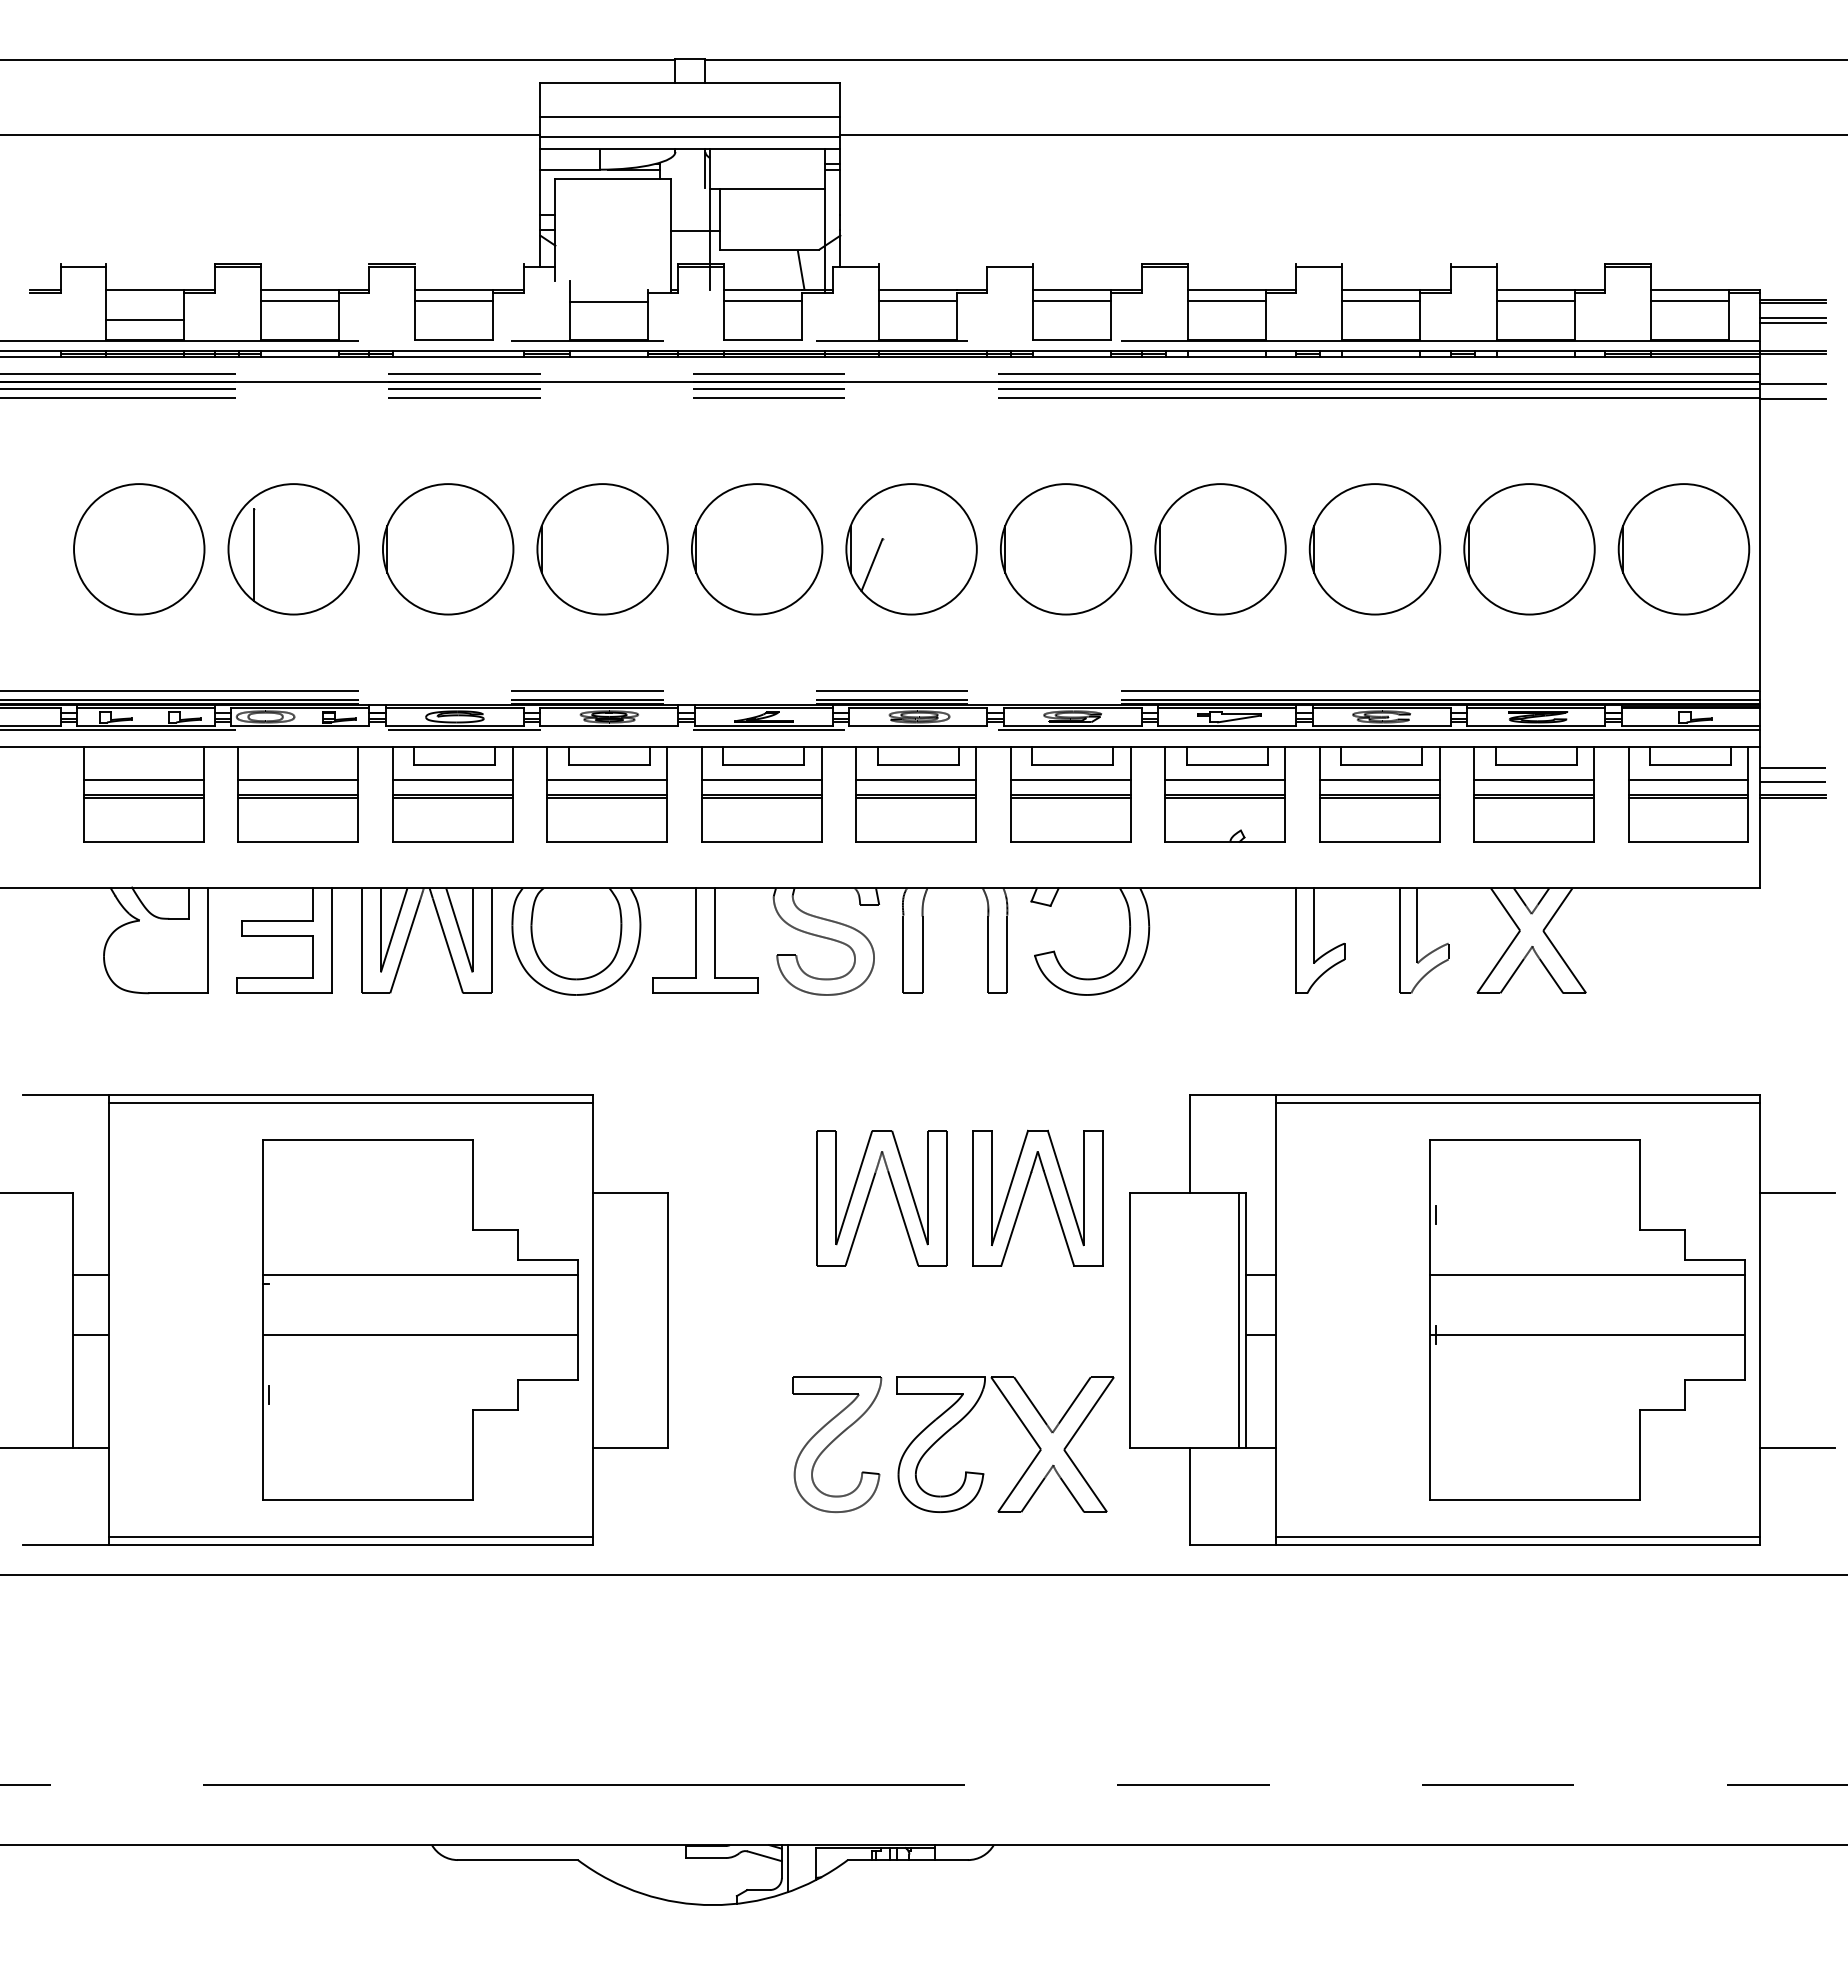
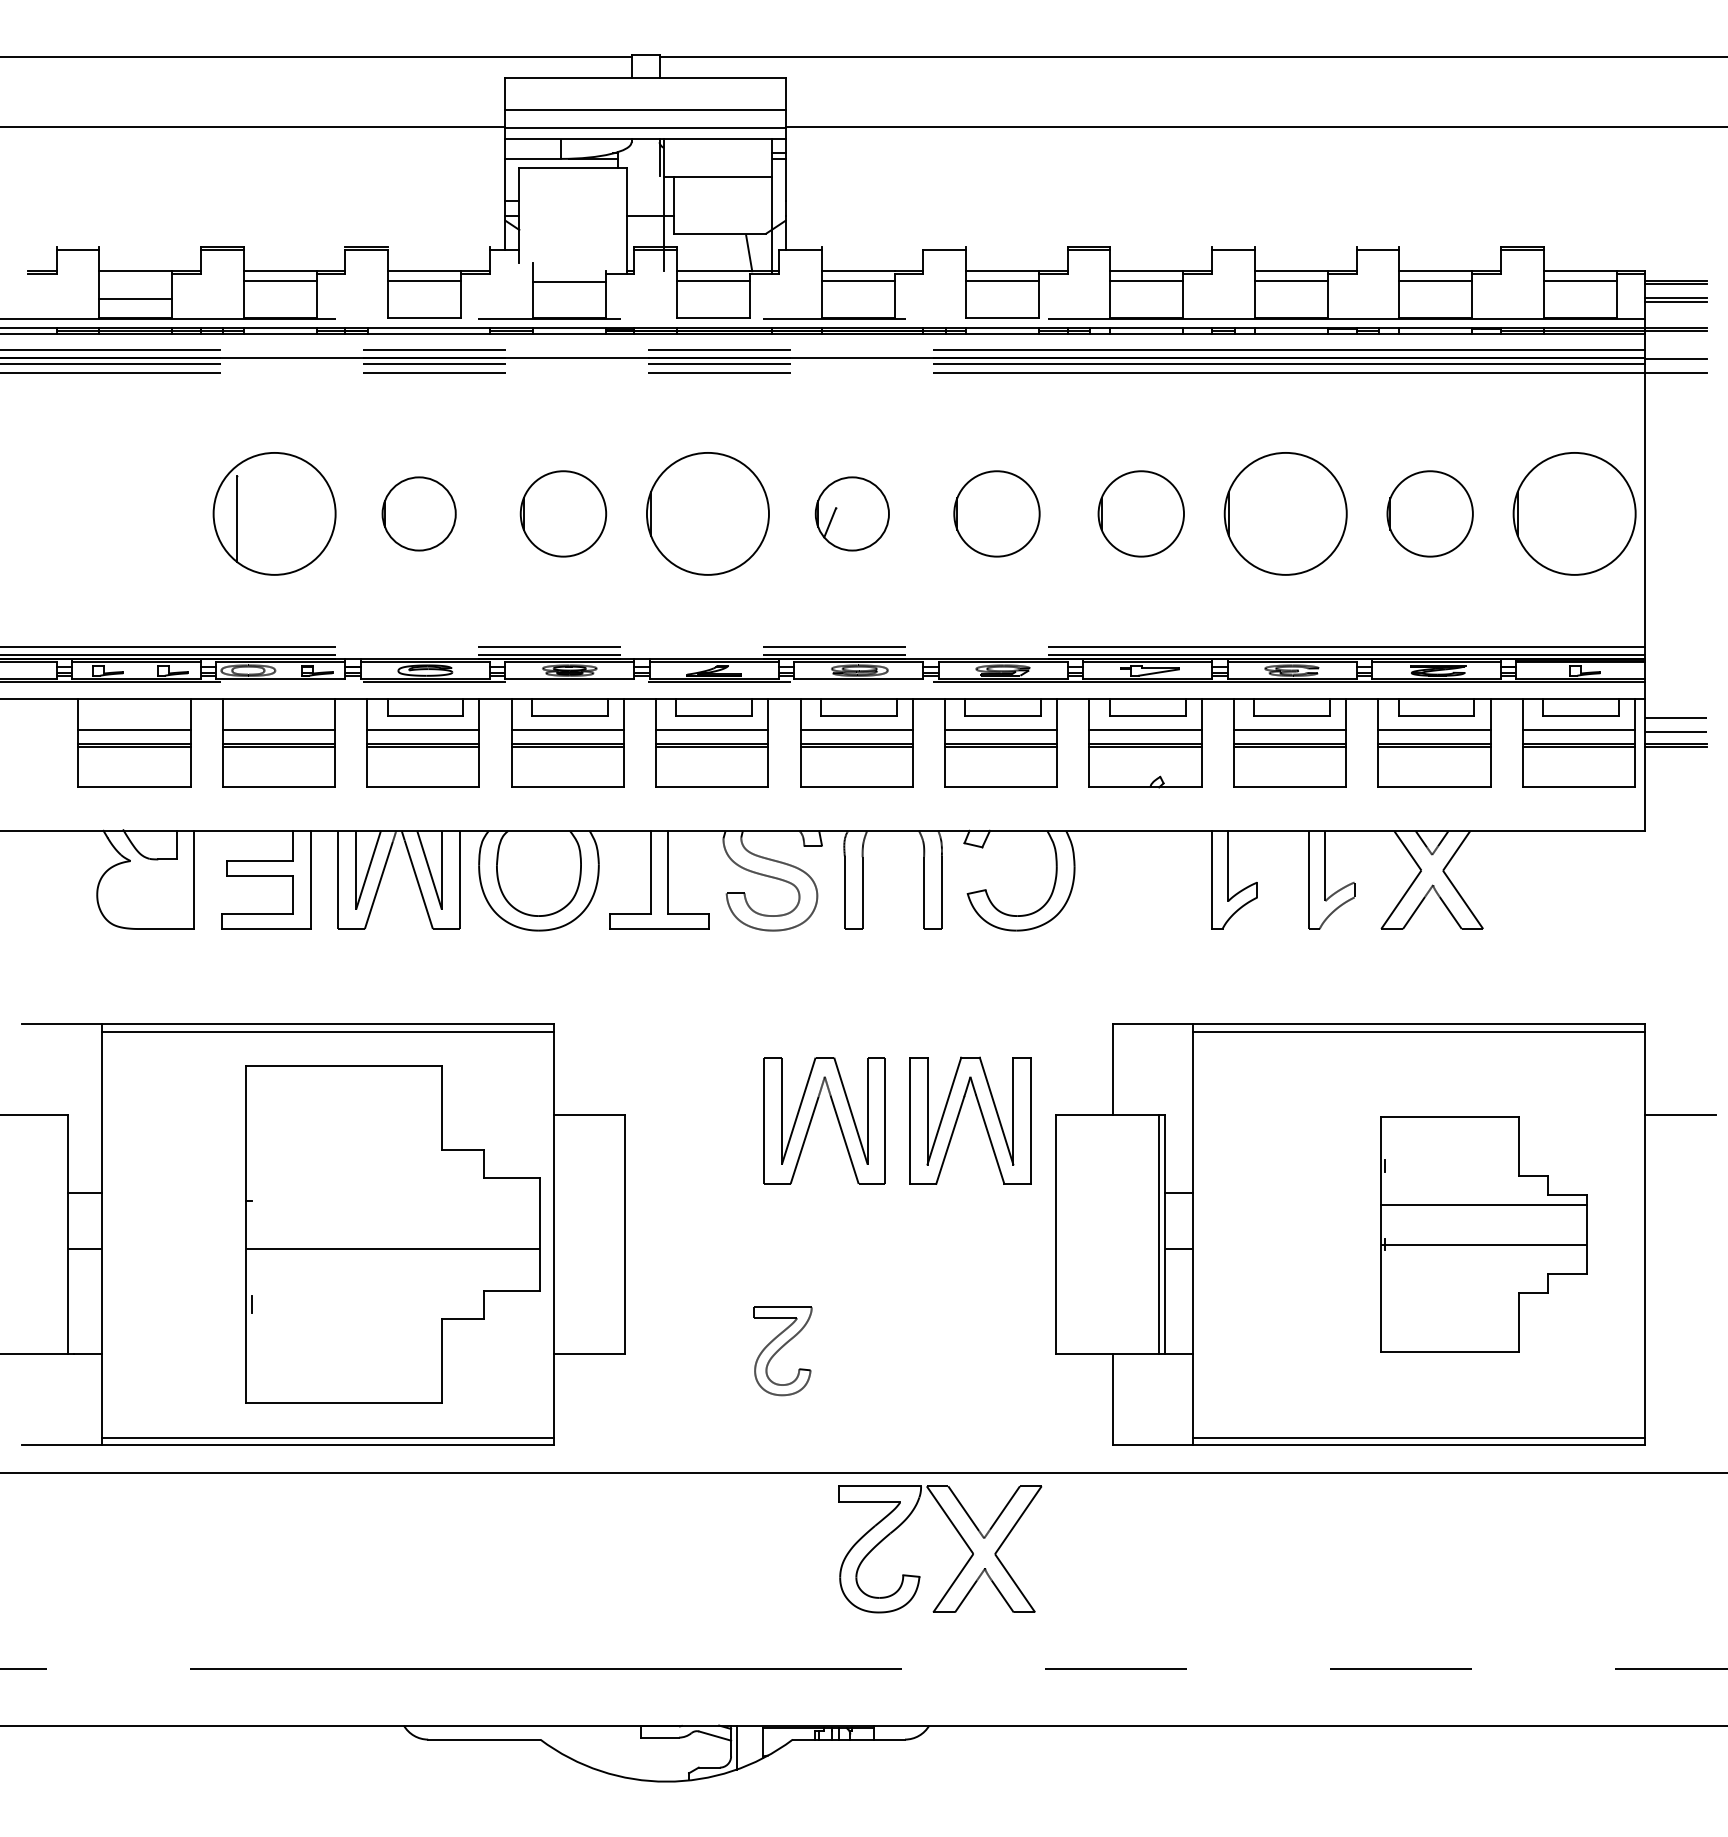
circle: (139, 549) -> (130, 514), removed
part: (448, 549) -> (419, 514), size x0.6
part: (602, 549) -> (563, 514), size x0.7
part: (911, 549) -> (852, 514), size x0.6
part: (1066, 549) -> (997, 514), size x0.7
part: (1220, 549) -> (1141, 514), size x0.7
part: (1529, 549) -> (1430, 514), size x0.7
line: (419, 1275) -> (392, 1192), removed
part: (1587, 1319) -> (1484, 1234), size x0.7
part: (1026, 1430) -> (959, 1536), moved
part: (837, 1444) -> (783, 1350), size x0.7
line: (1796, 1447) -> (1679, 1353), removed

